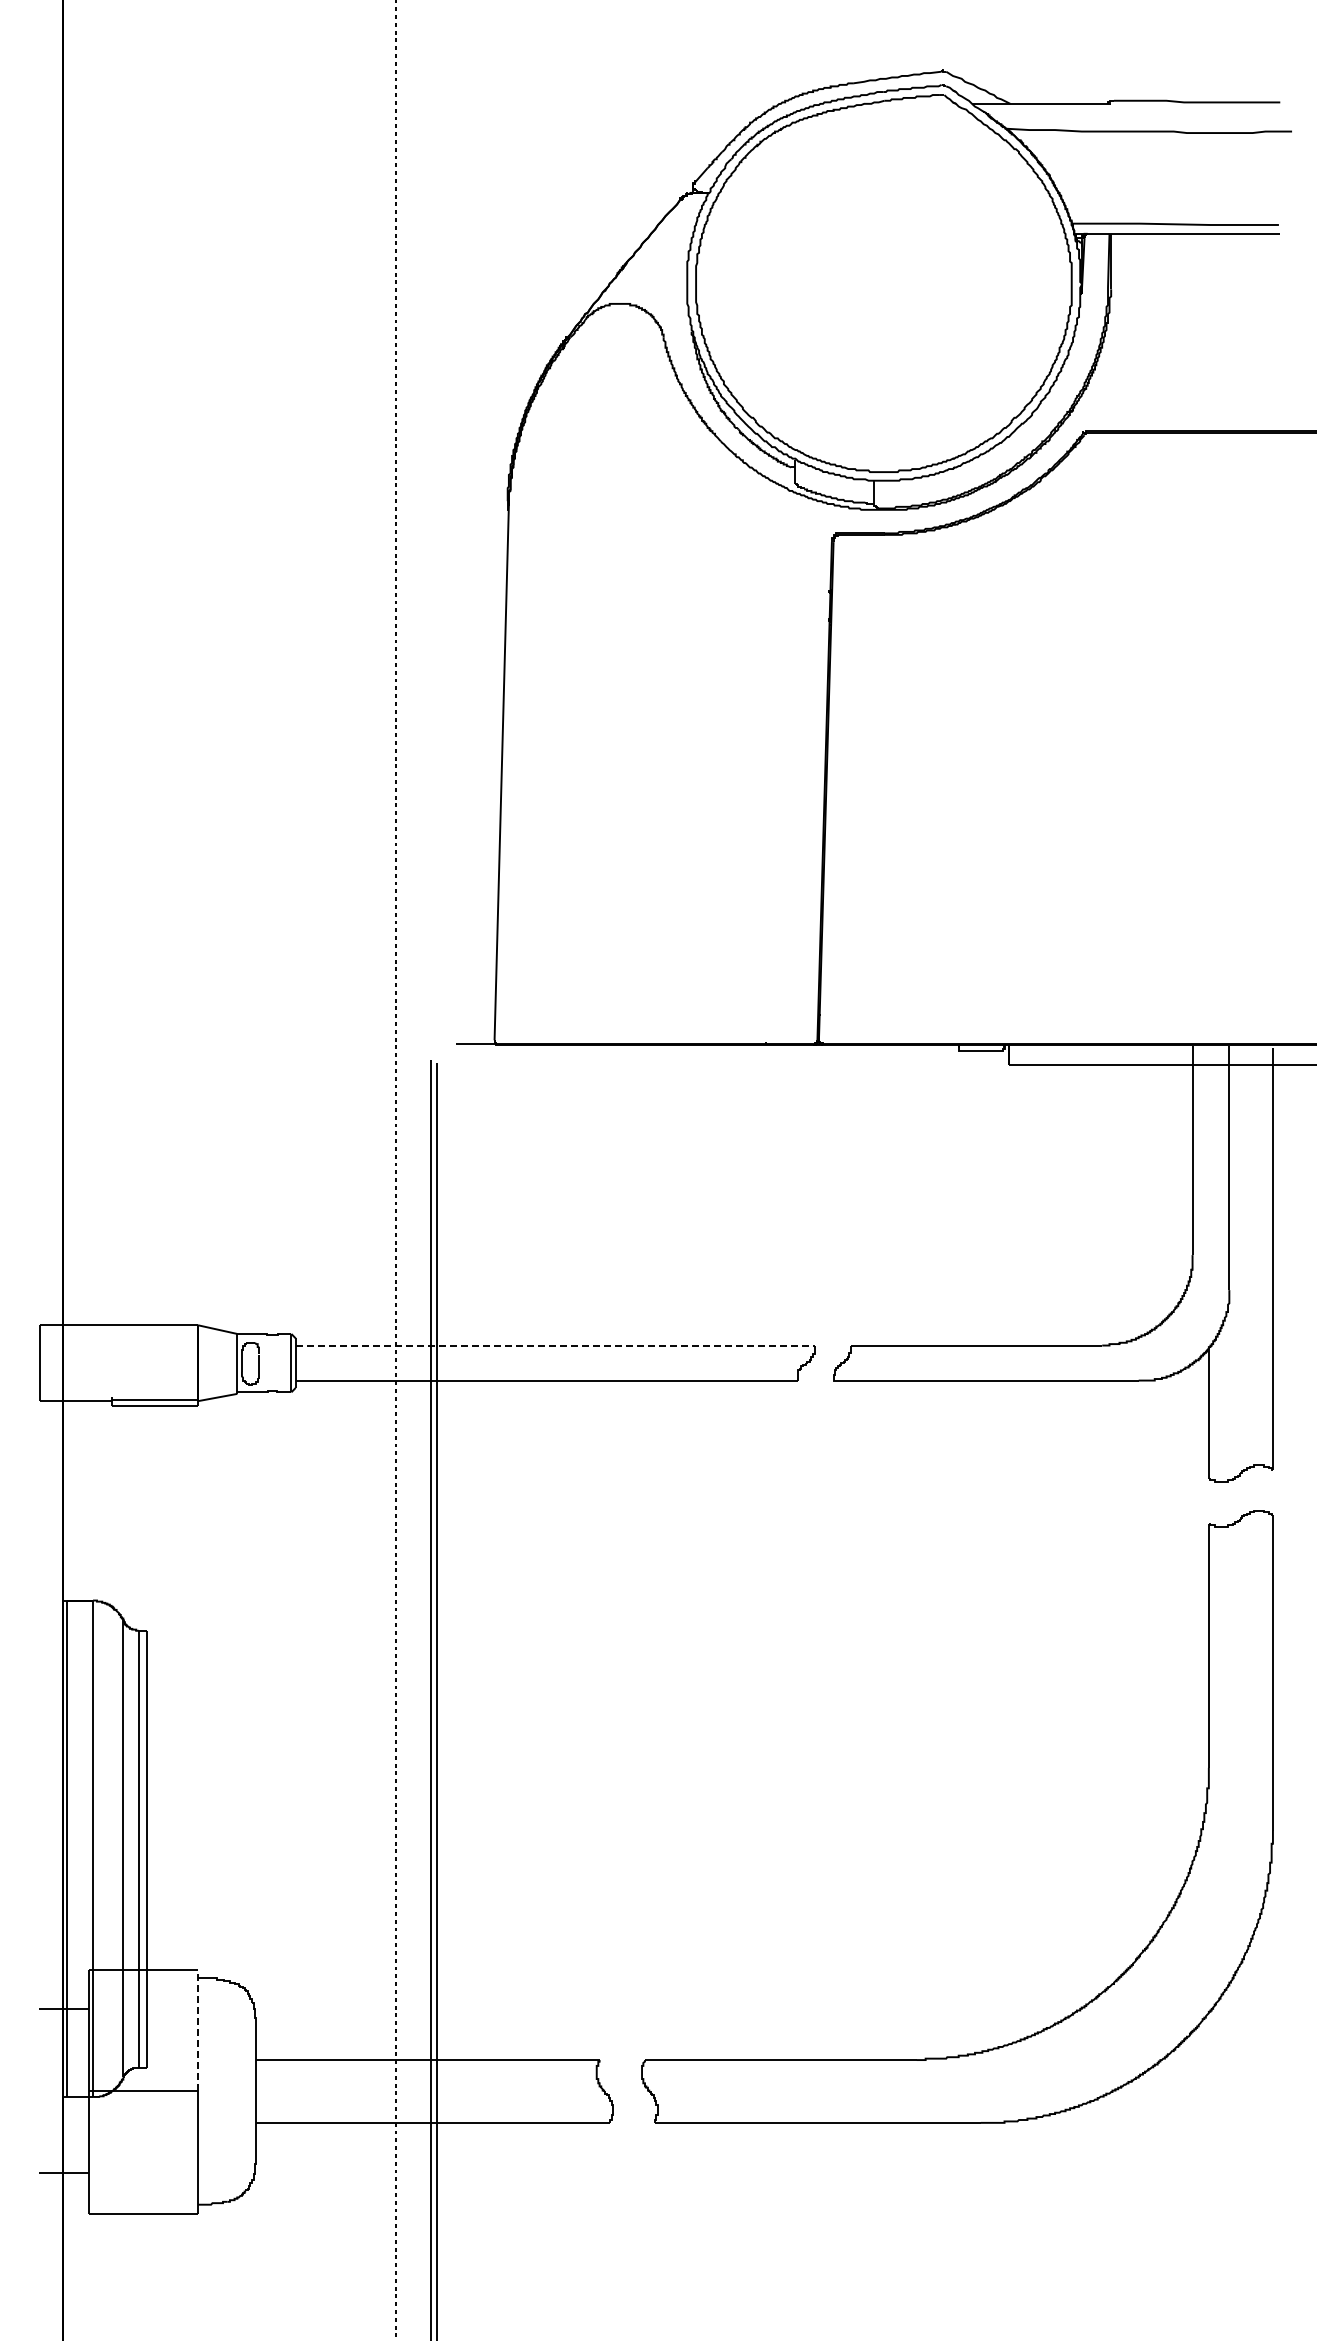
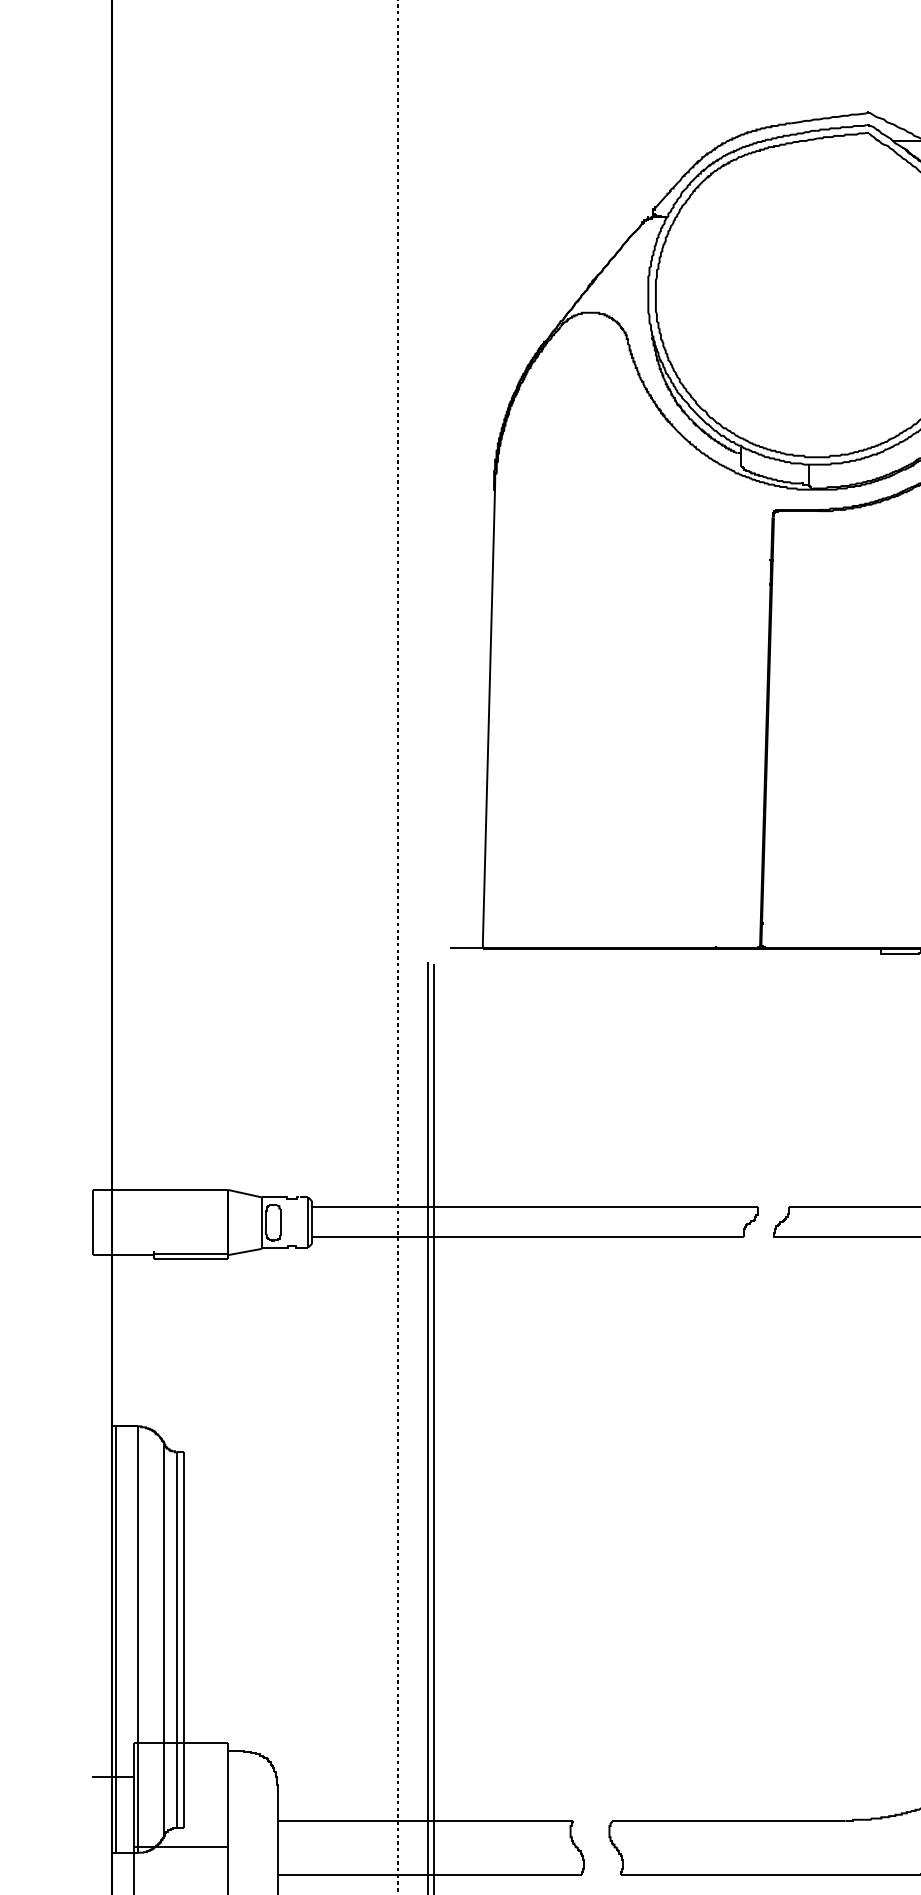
line: (555, 1345) -> (535, 1207), dashed -> solid
line: (198, 2030) -> (228, 1795), dashed -> solid

